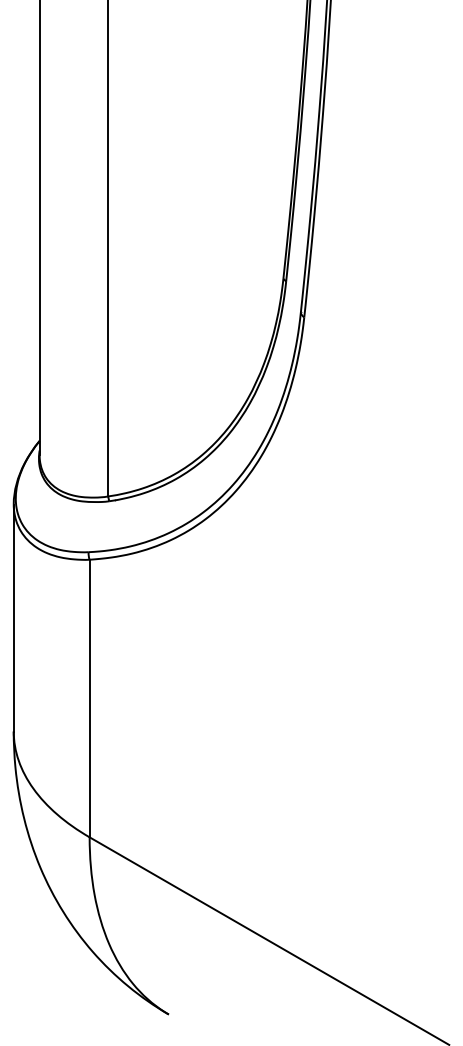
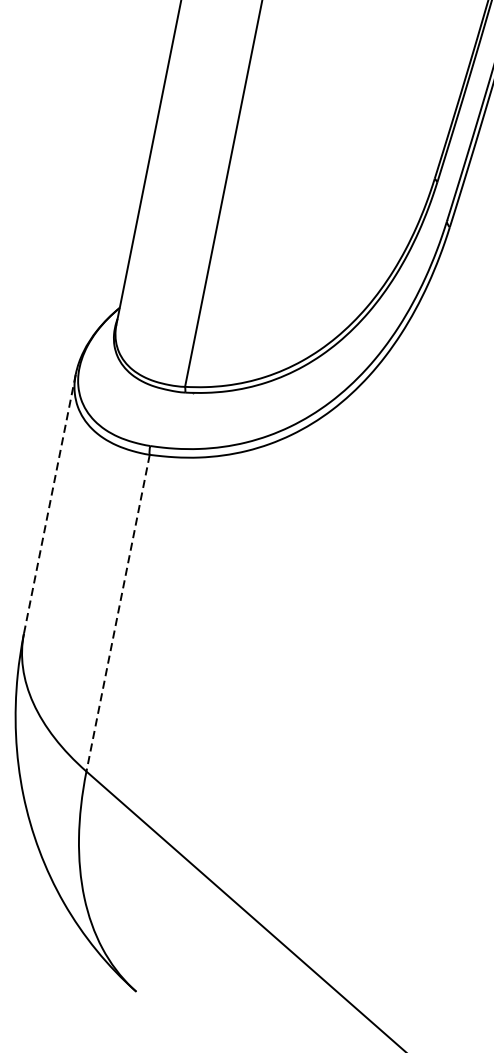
line: (13, 618) -> (49, 504), solid -> dashed
line: (89, 698) -> (117, 613), solid -> dashed

